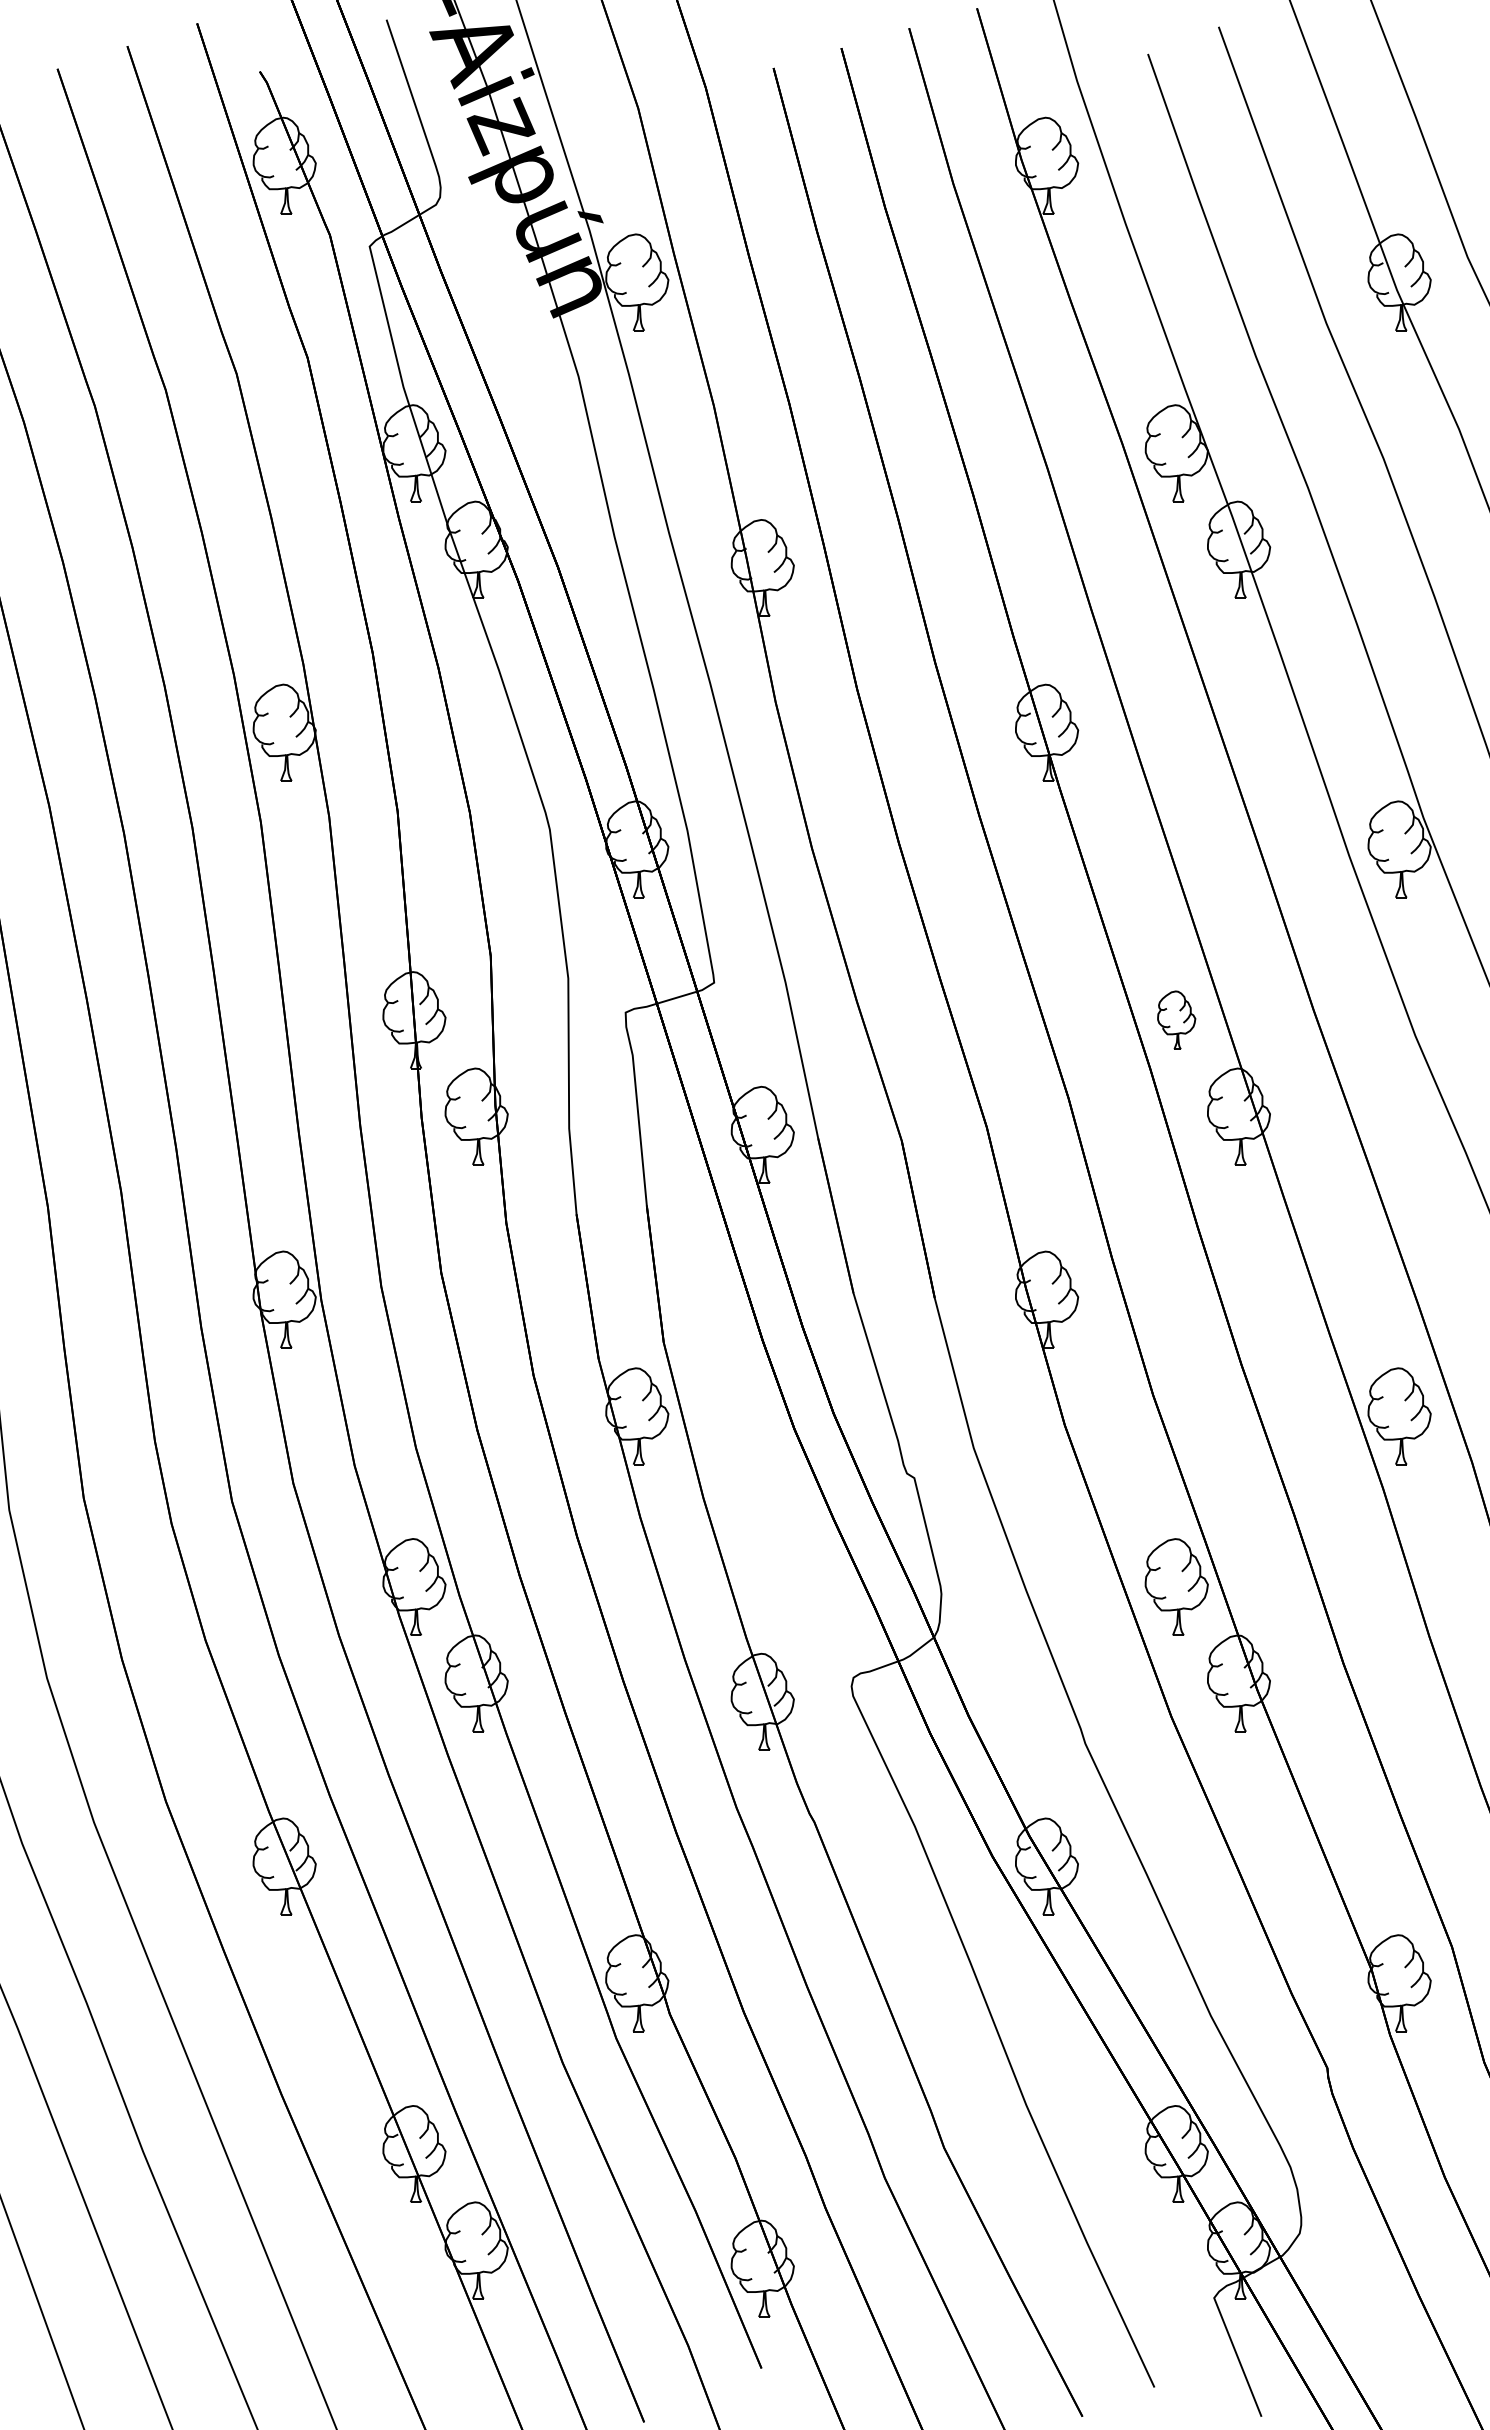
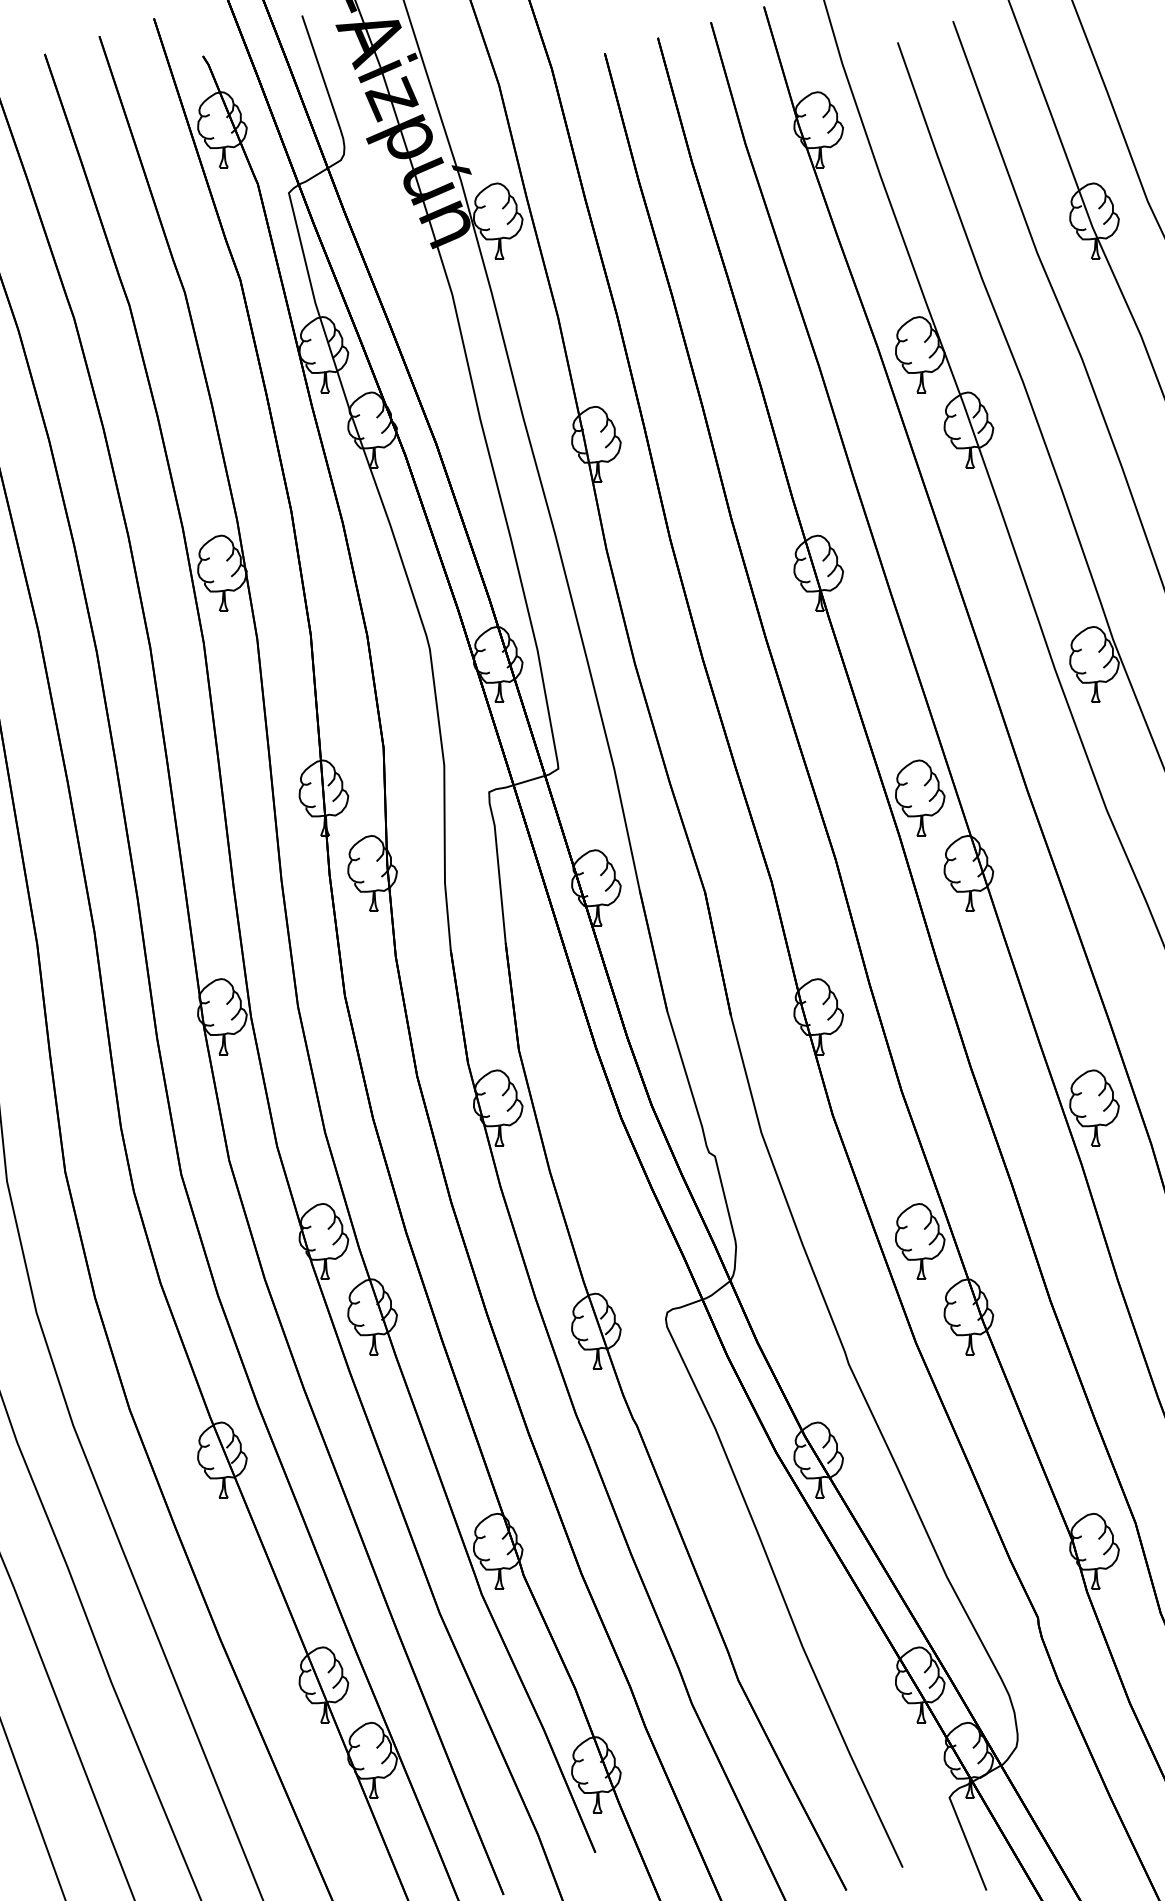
part: (1176, 1020) -> (920, 798), size x1.67

